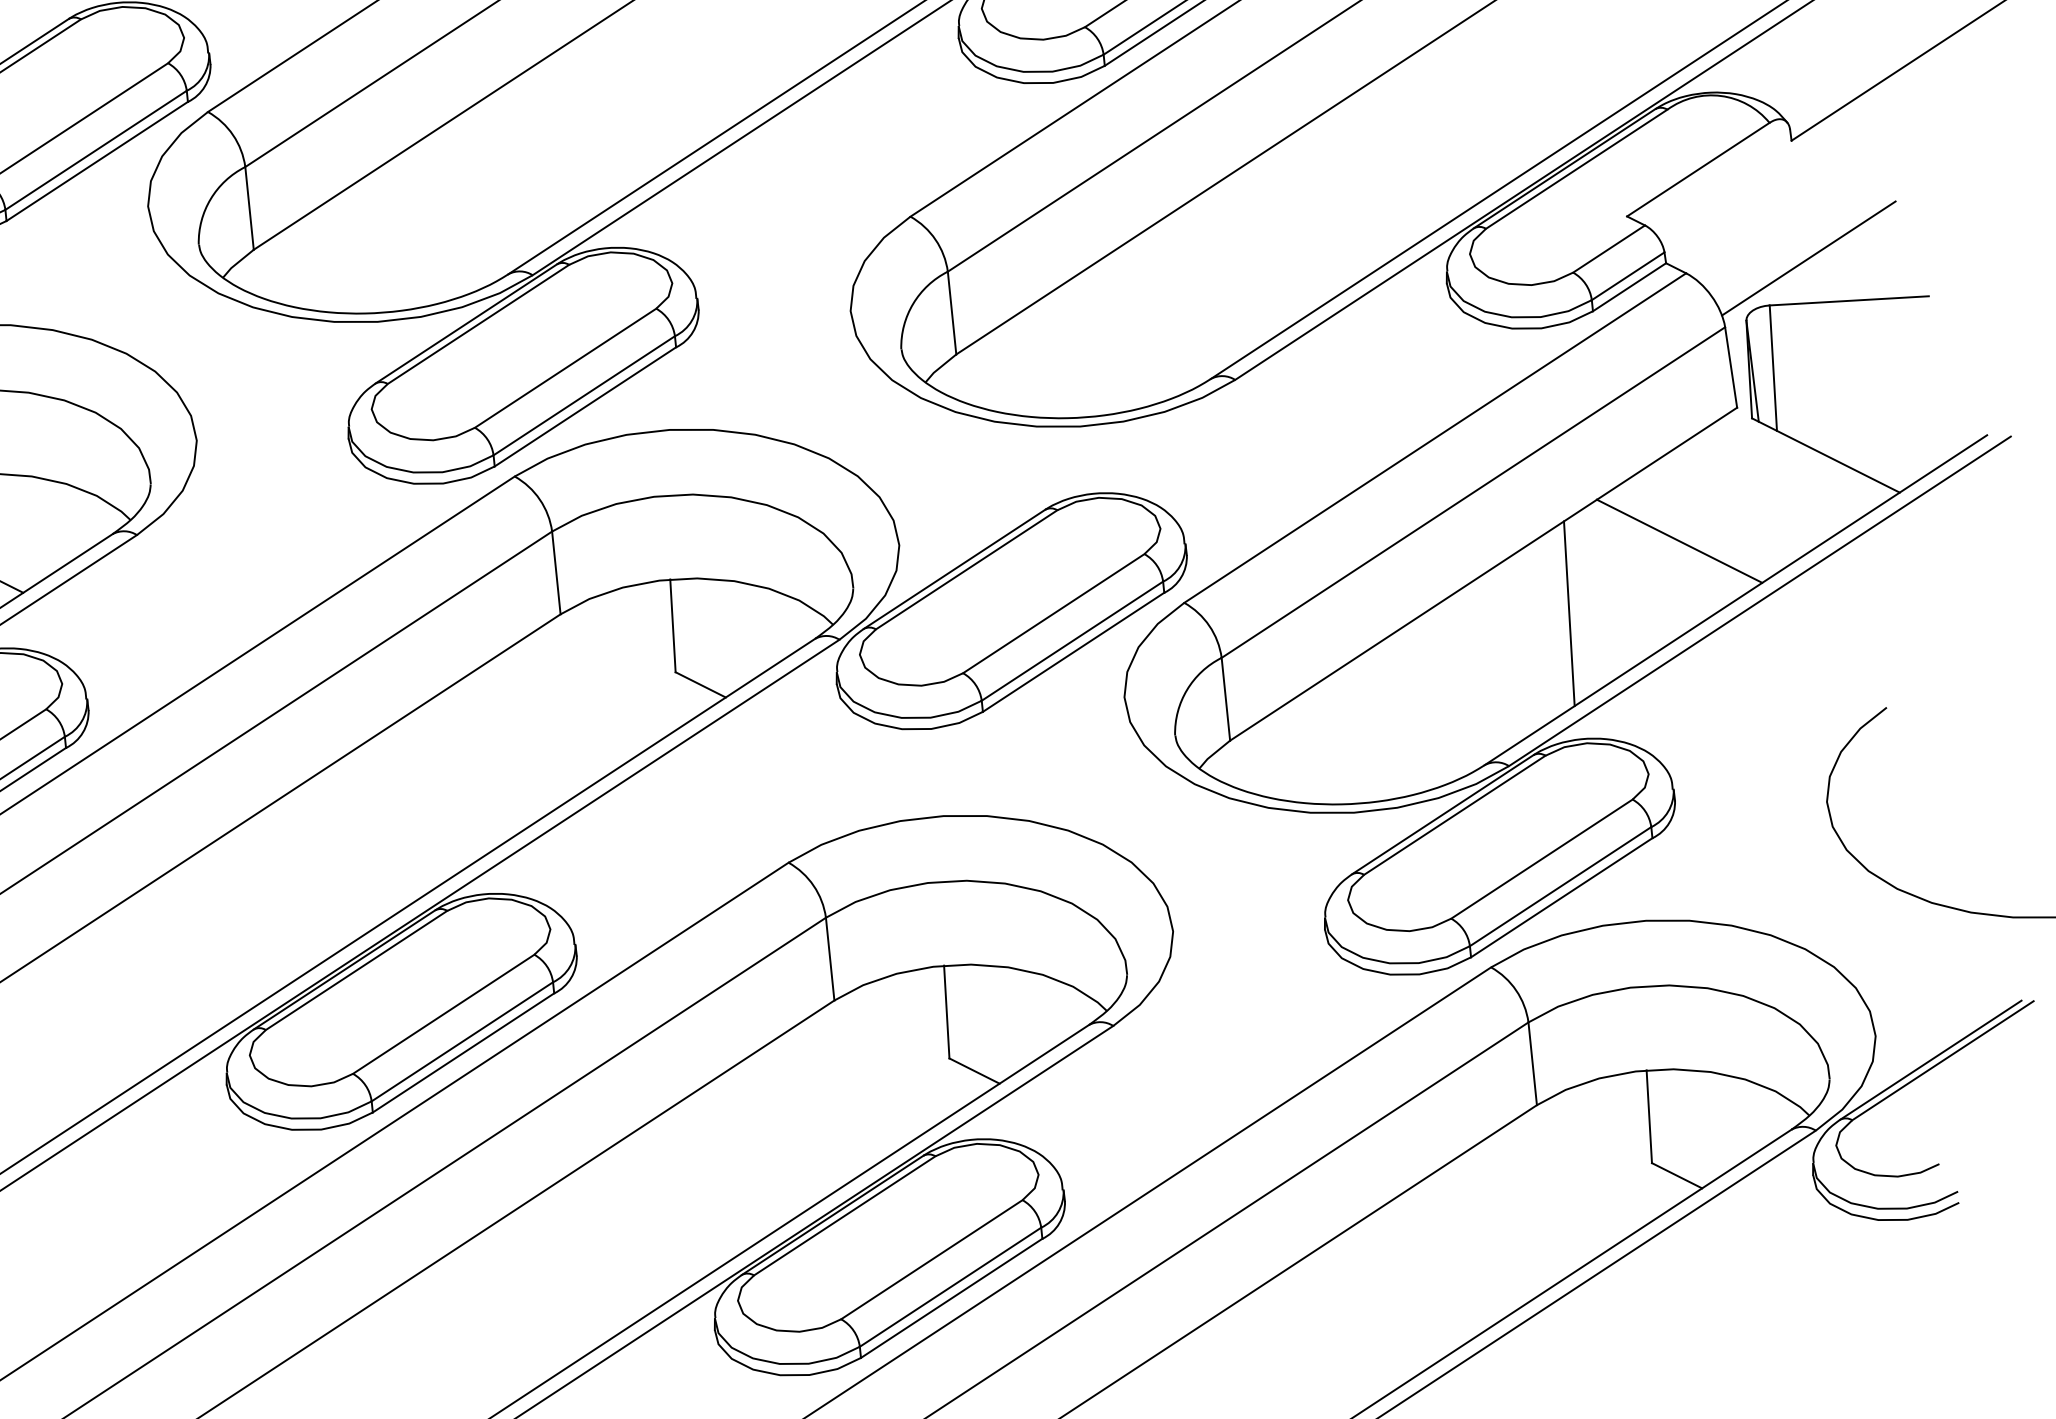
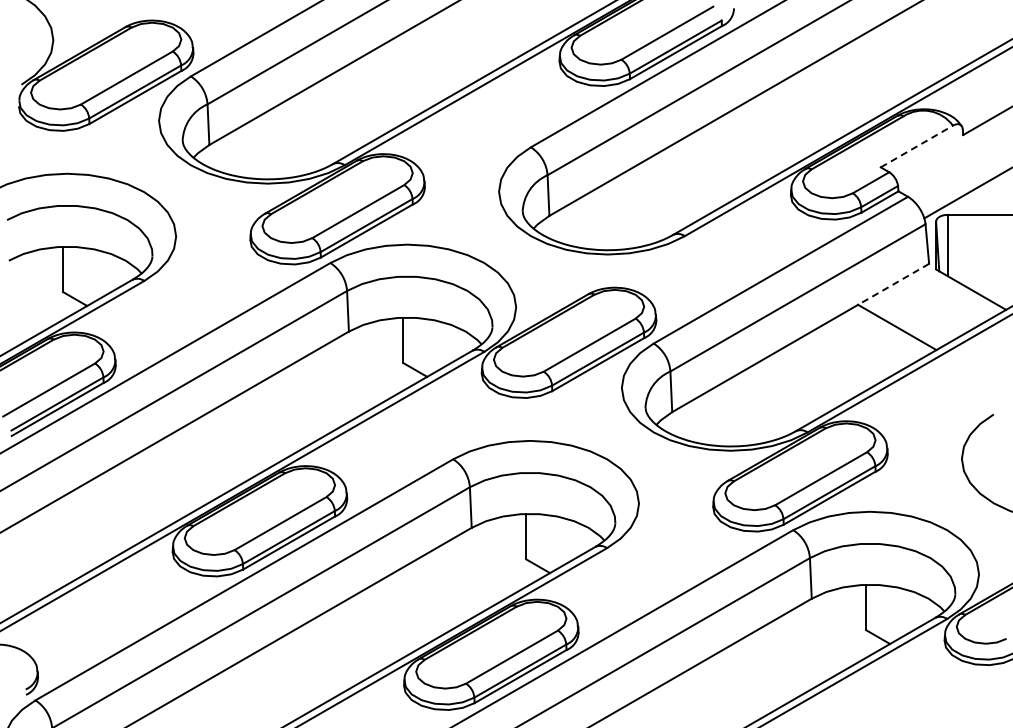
line: (1697, 169) -> (916, 146), solid -> dashed
line: (1666, 454) -> (893, 284), solid -> dashed
line: (1569, 613) -> (841, 359), removed

